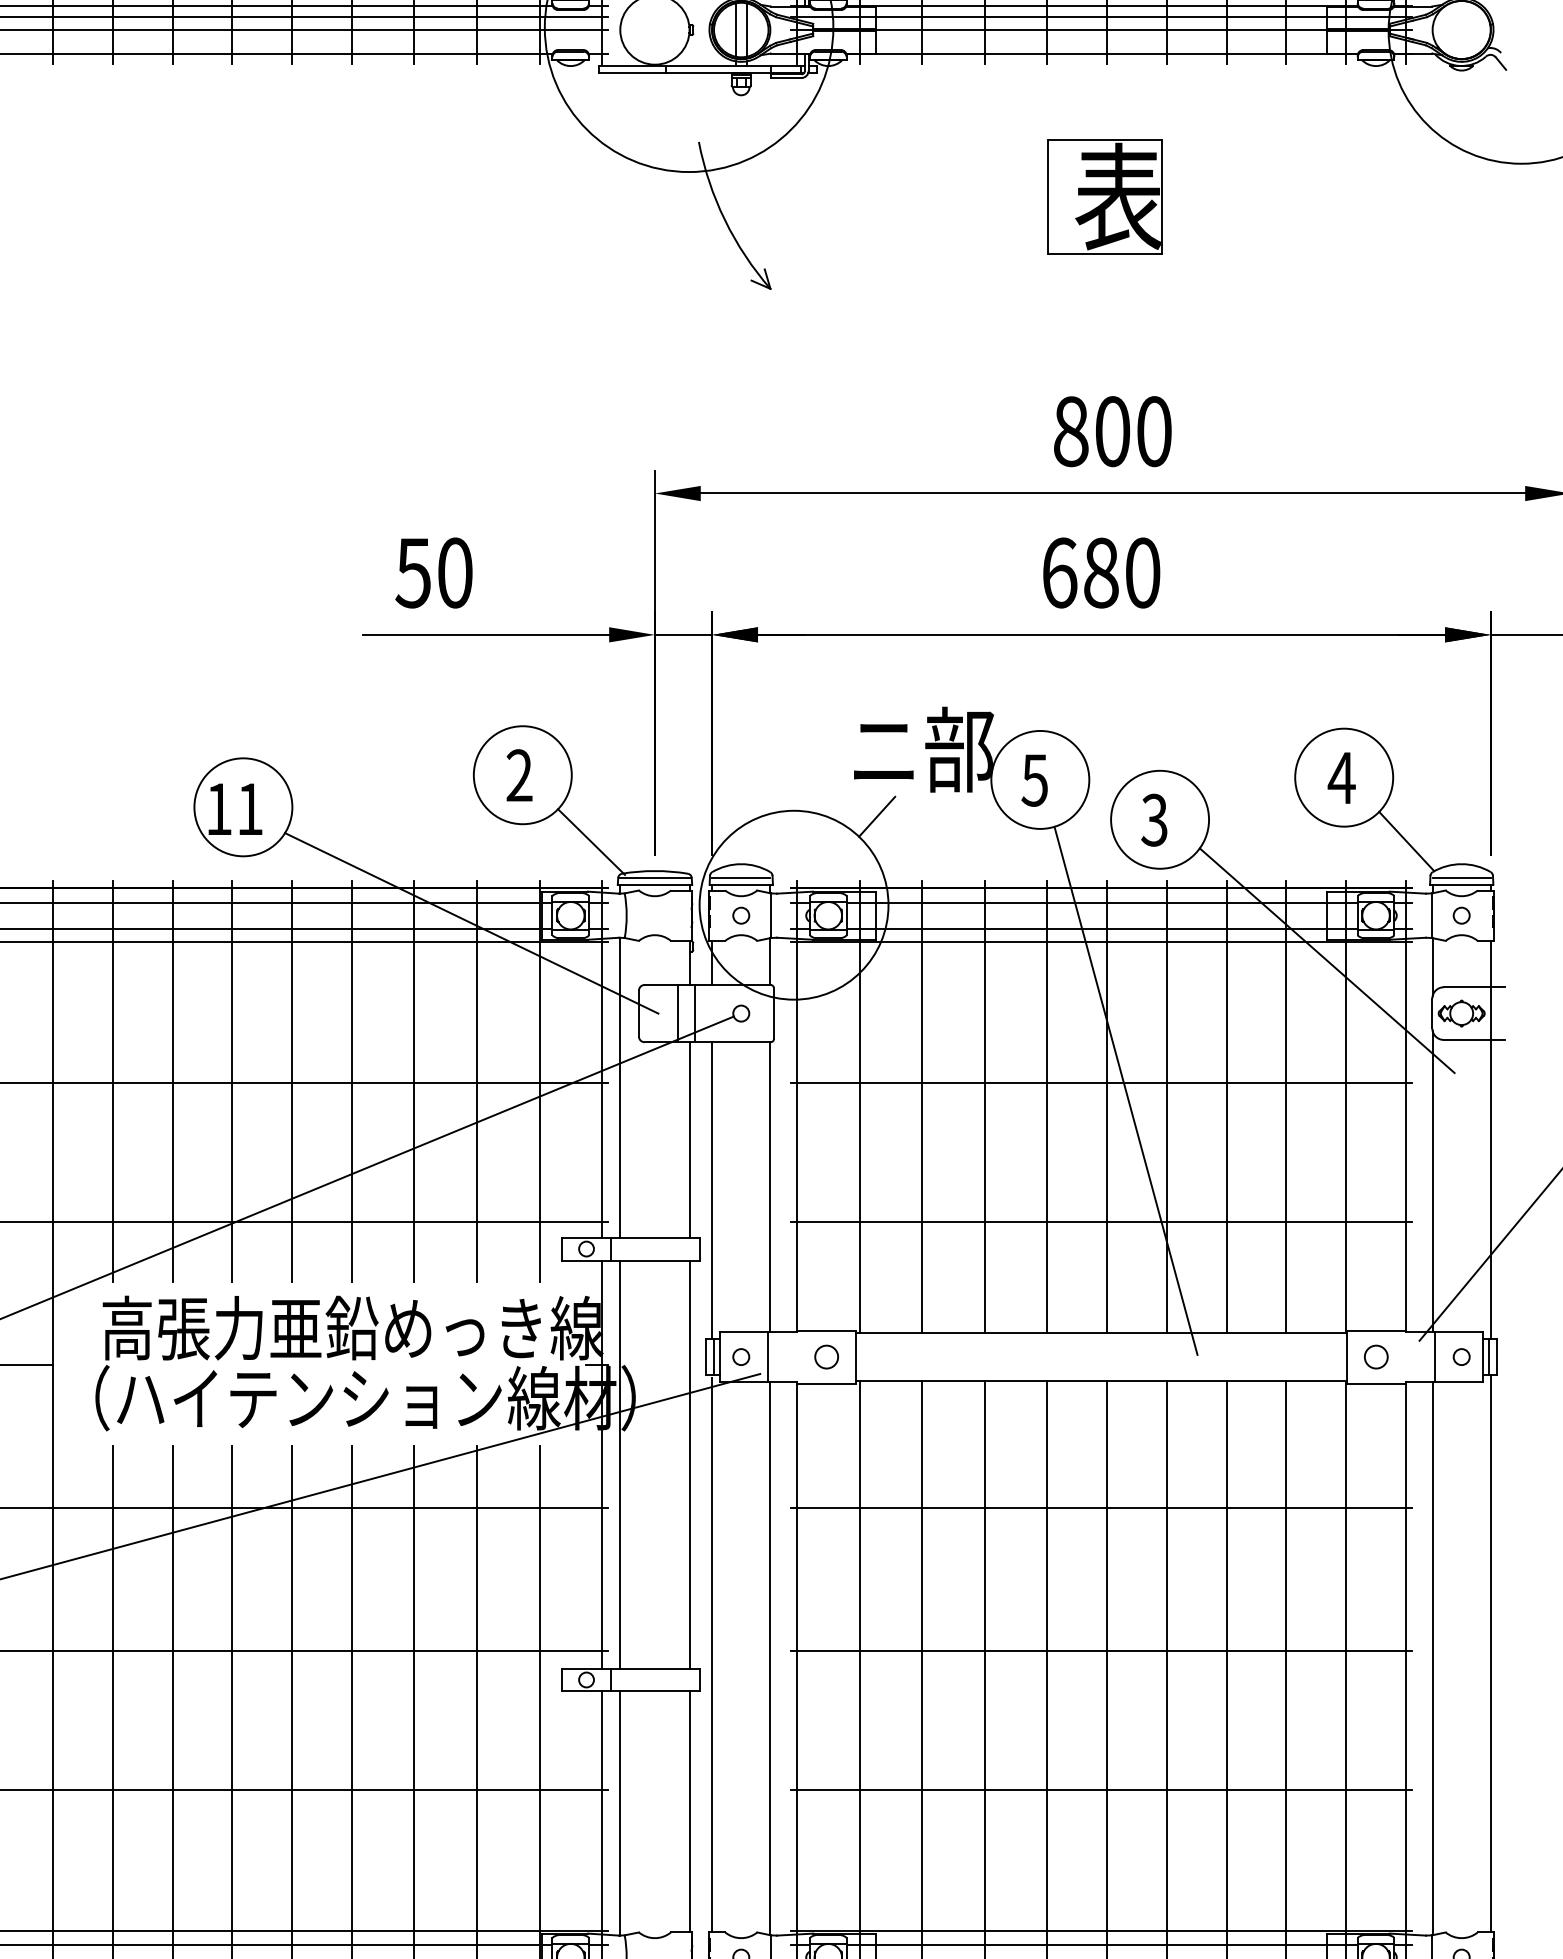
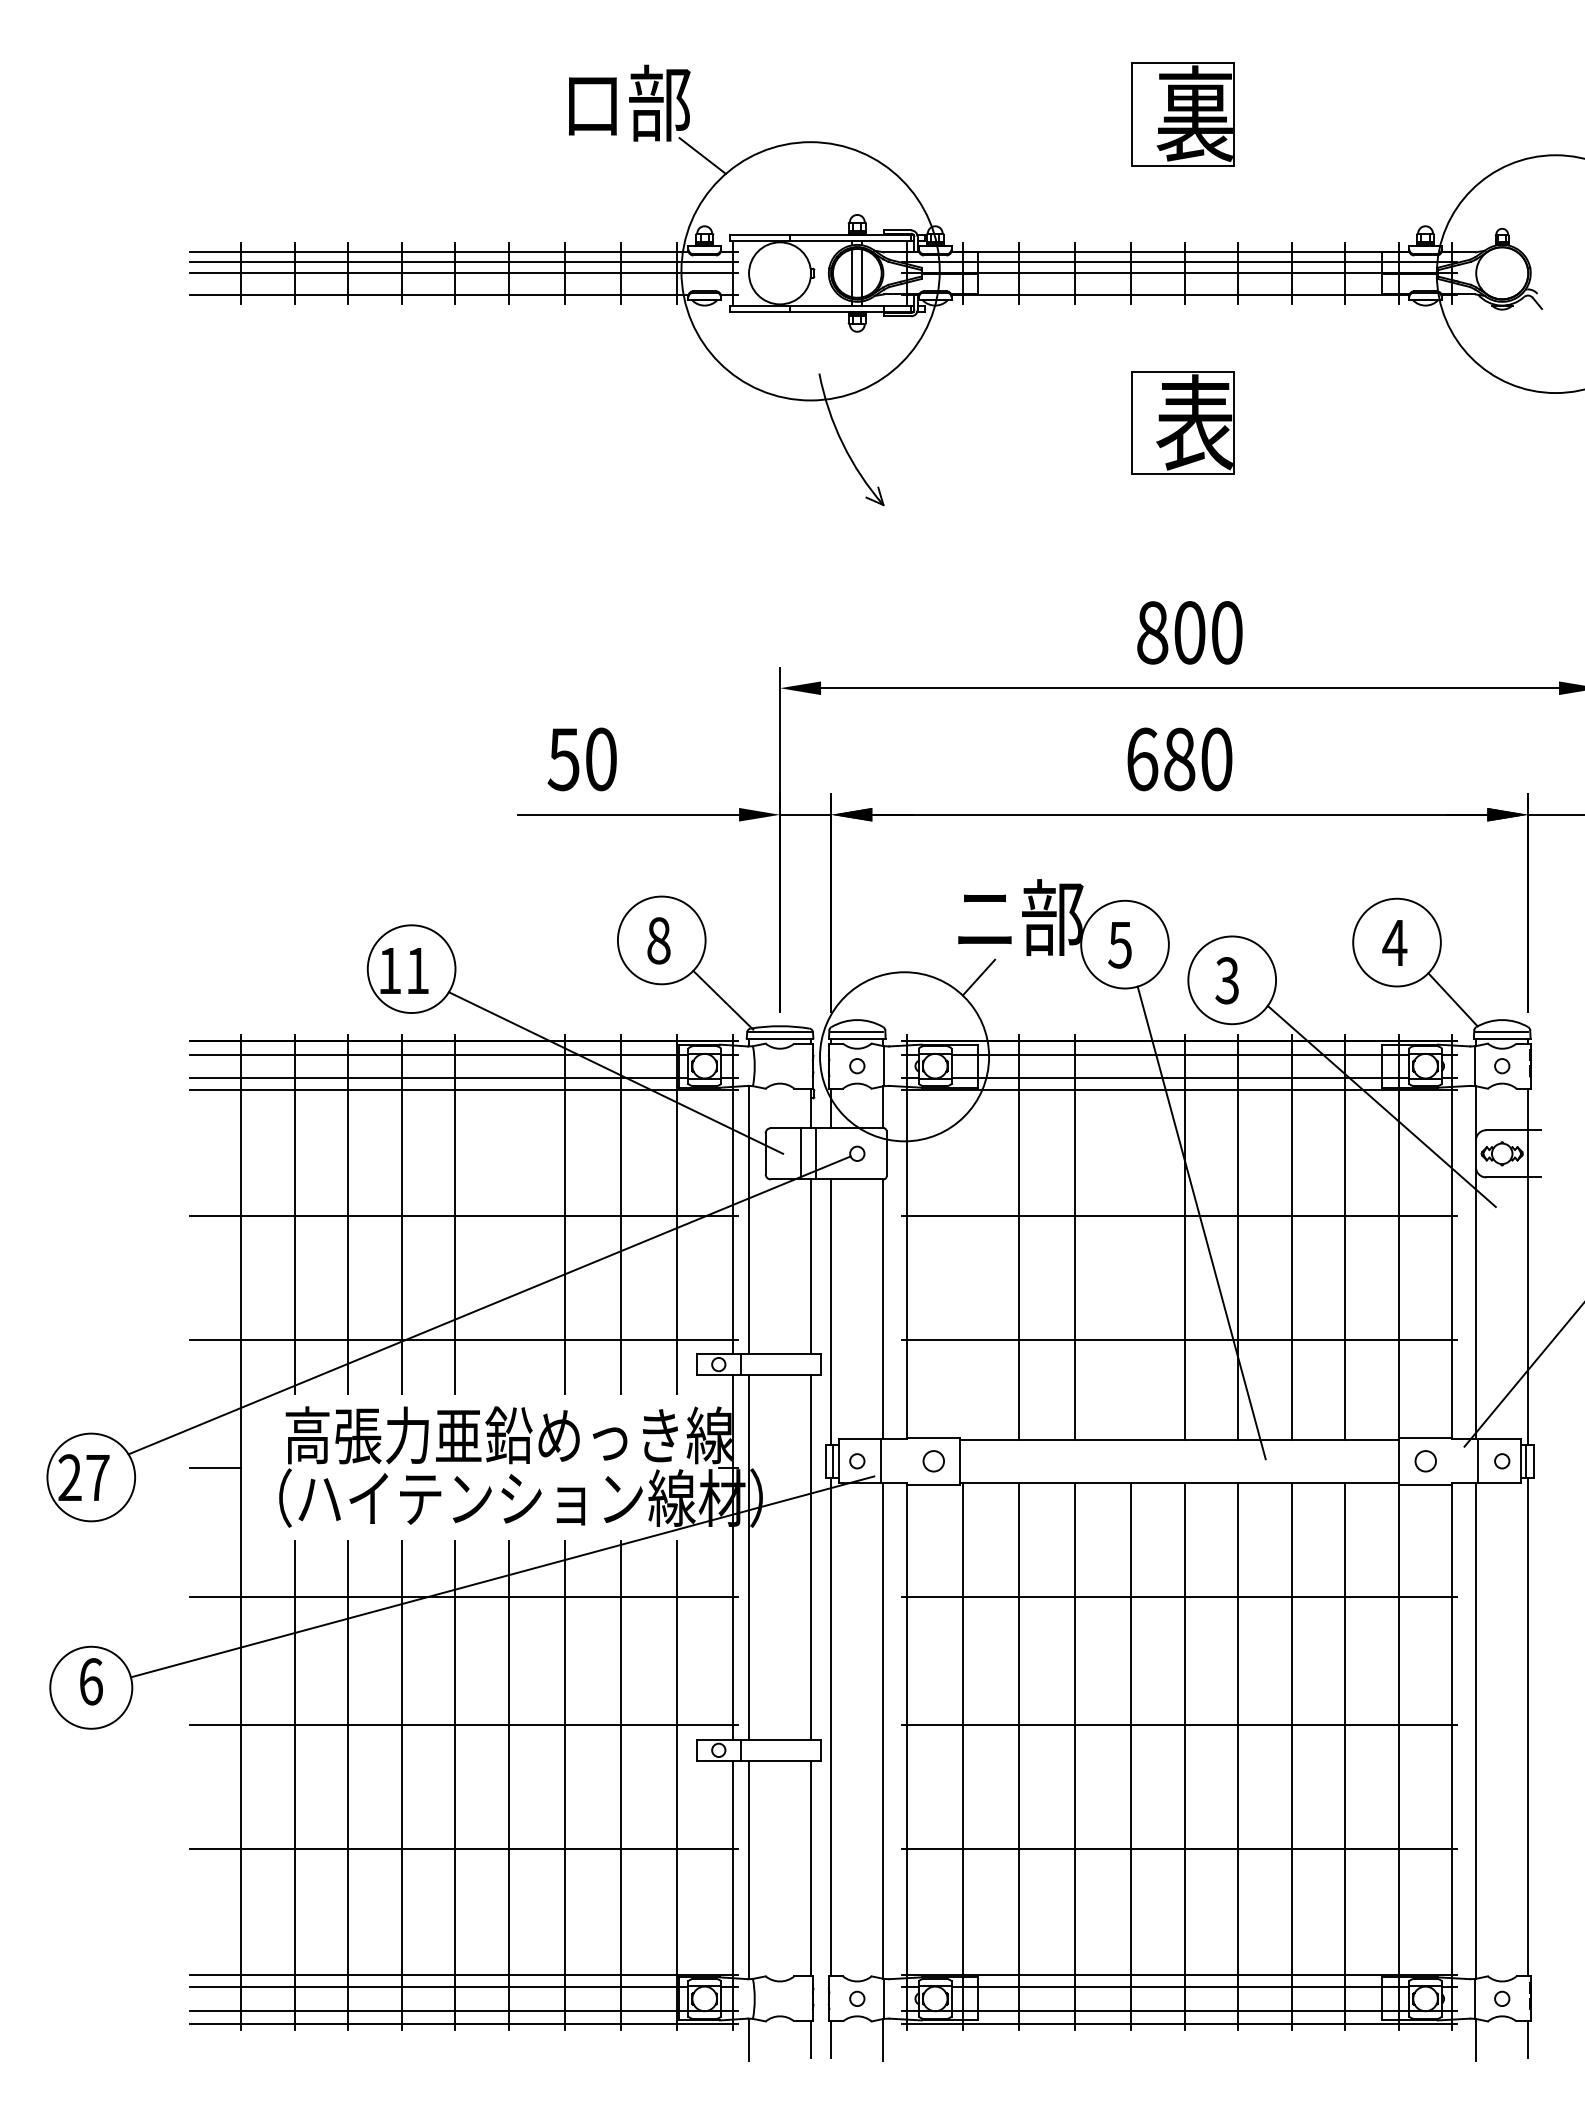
text: (519, 775) -> (658, 940), 2 -> 8
line: (351, 1081) -> (508, 1214), removed
line: (859, 1107) -> (963, 1237), removed
line: (1047, 1107) -> (1131, 1237), removed

